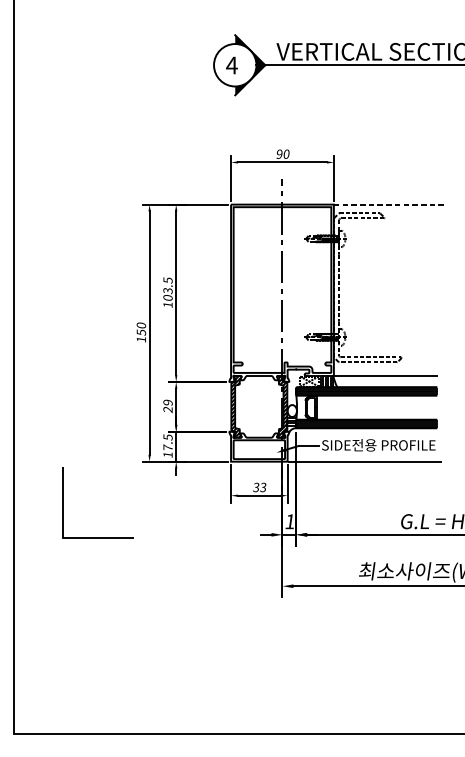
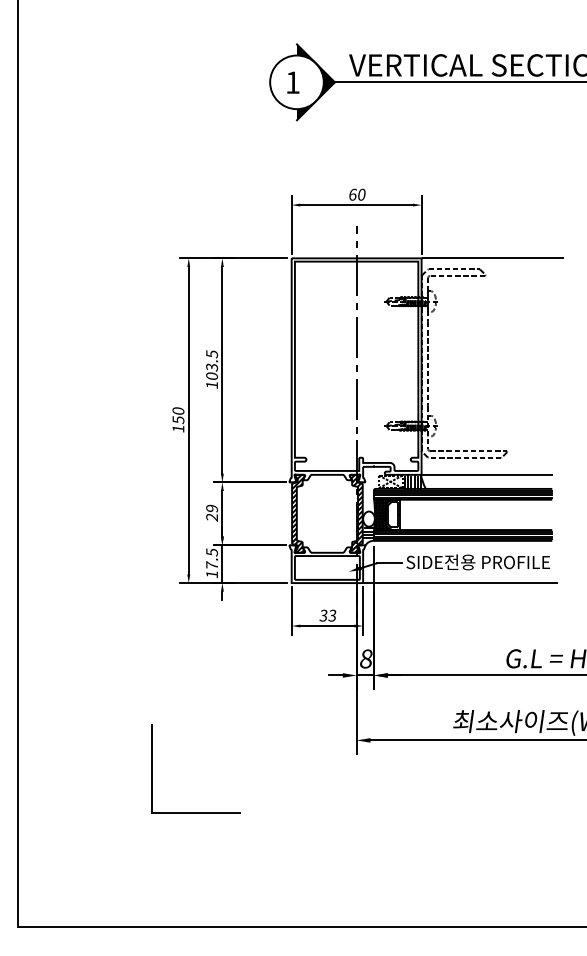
text: (231, 65) -> (292, 82), 4 -> 1
text: (279, 154) -> (352, 194), 90 -> 60
line: (390, 204) -> (492, 258), dashed -> solid
hatch: (302, 407) -> (382, 514), added
line: (63, 502) -> (152, 768), moved
text: (290, 521) -> (366, 658), 1 -> 8

